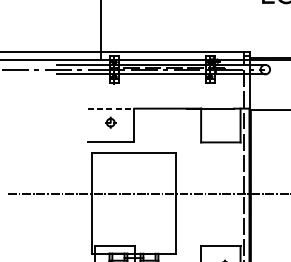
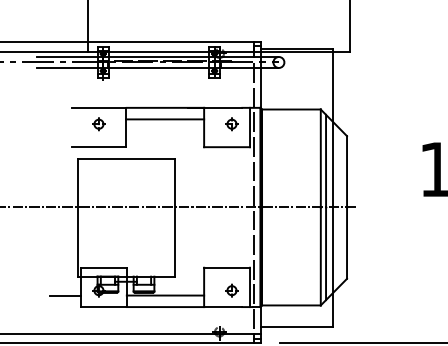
line: (111, 108) -> (99, 107), dashed -> solid
line: (167, 118) -> (165, 119), added
part: (224, 122) -> (231, 124), added

